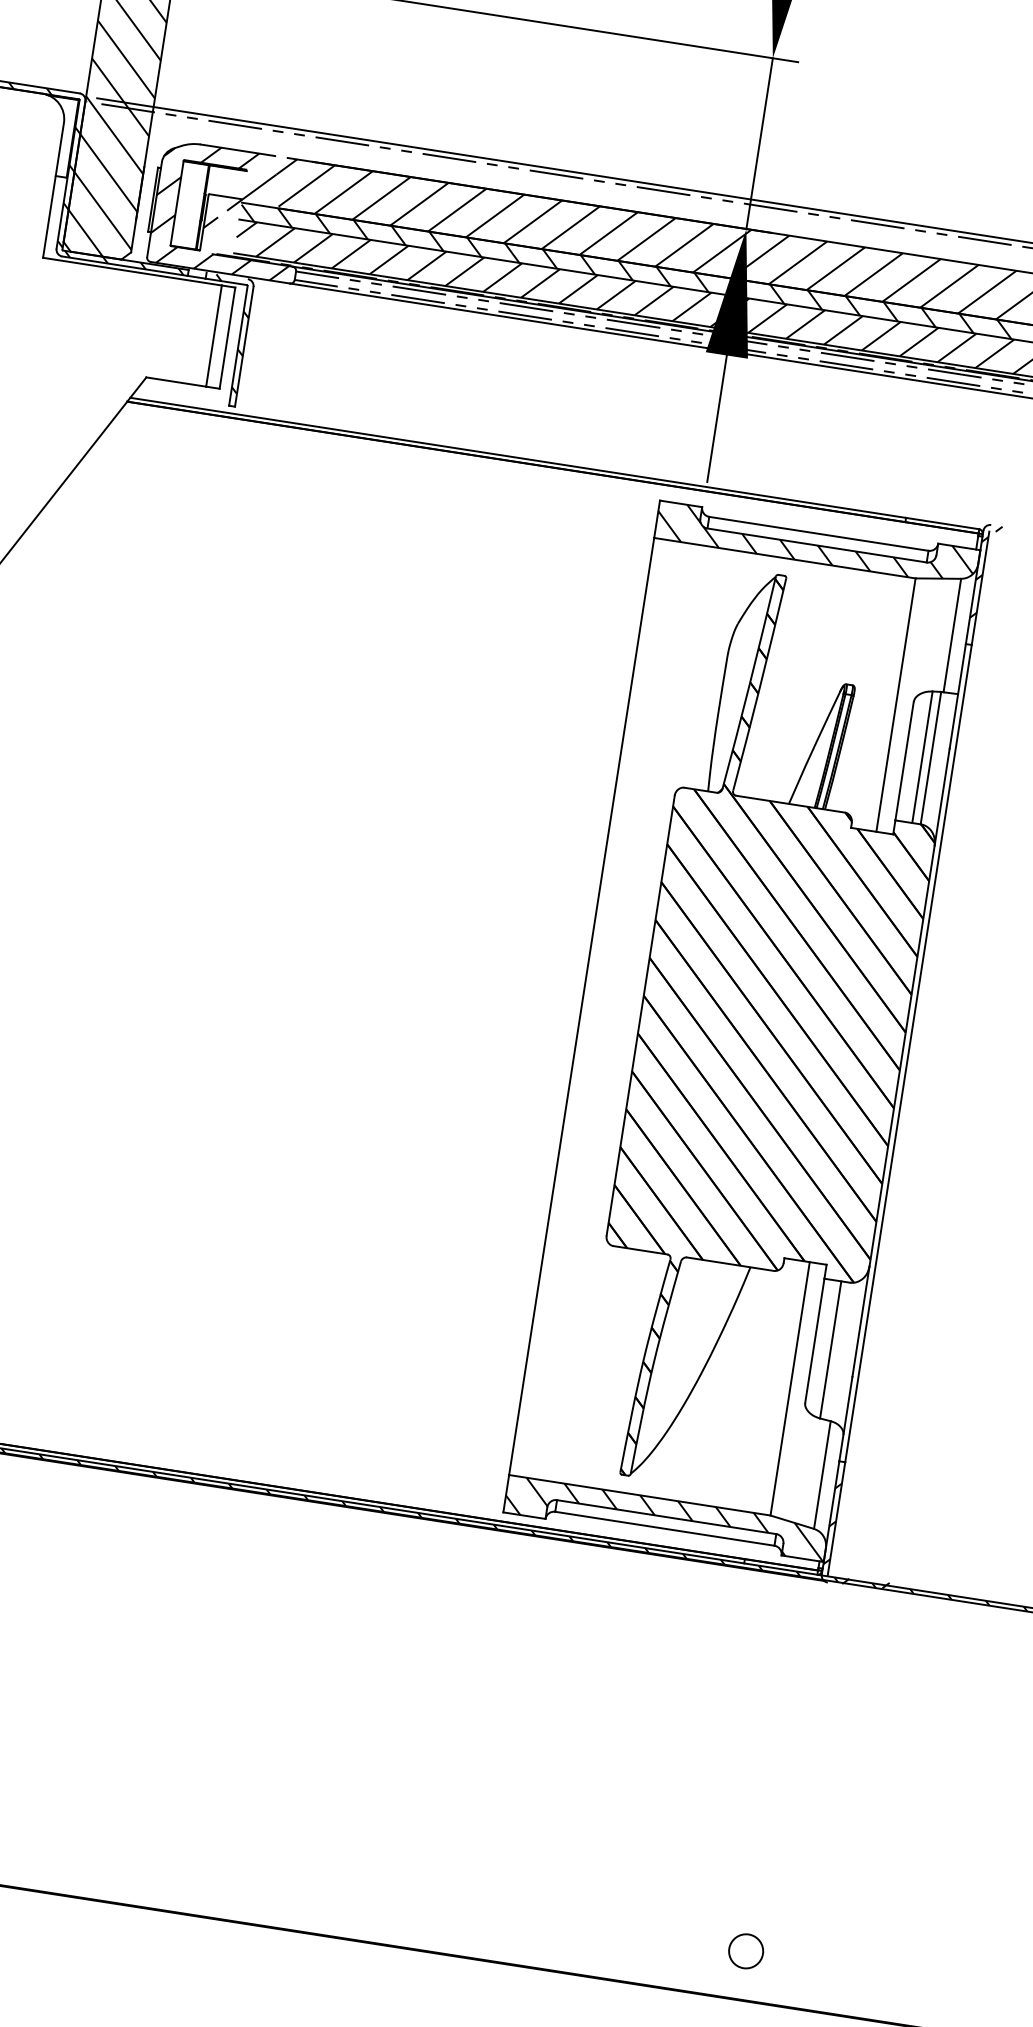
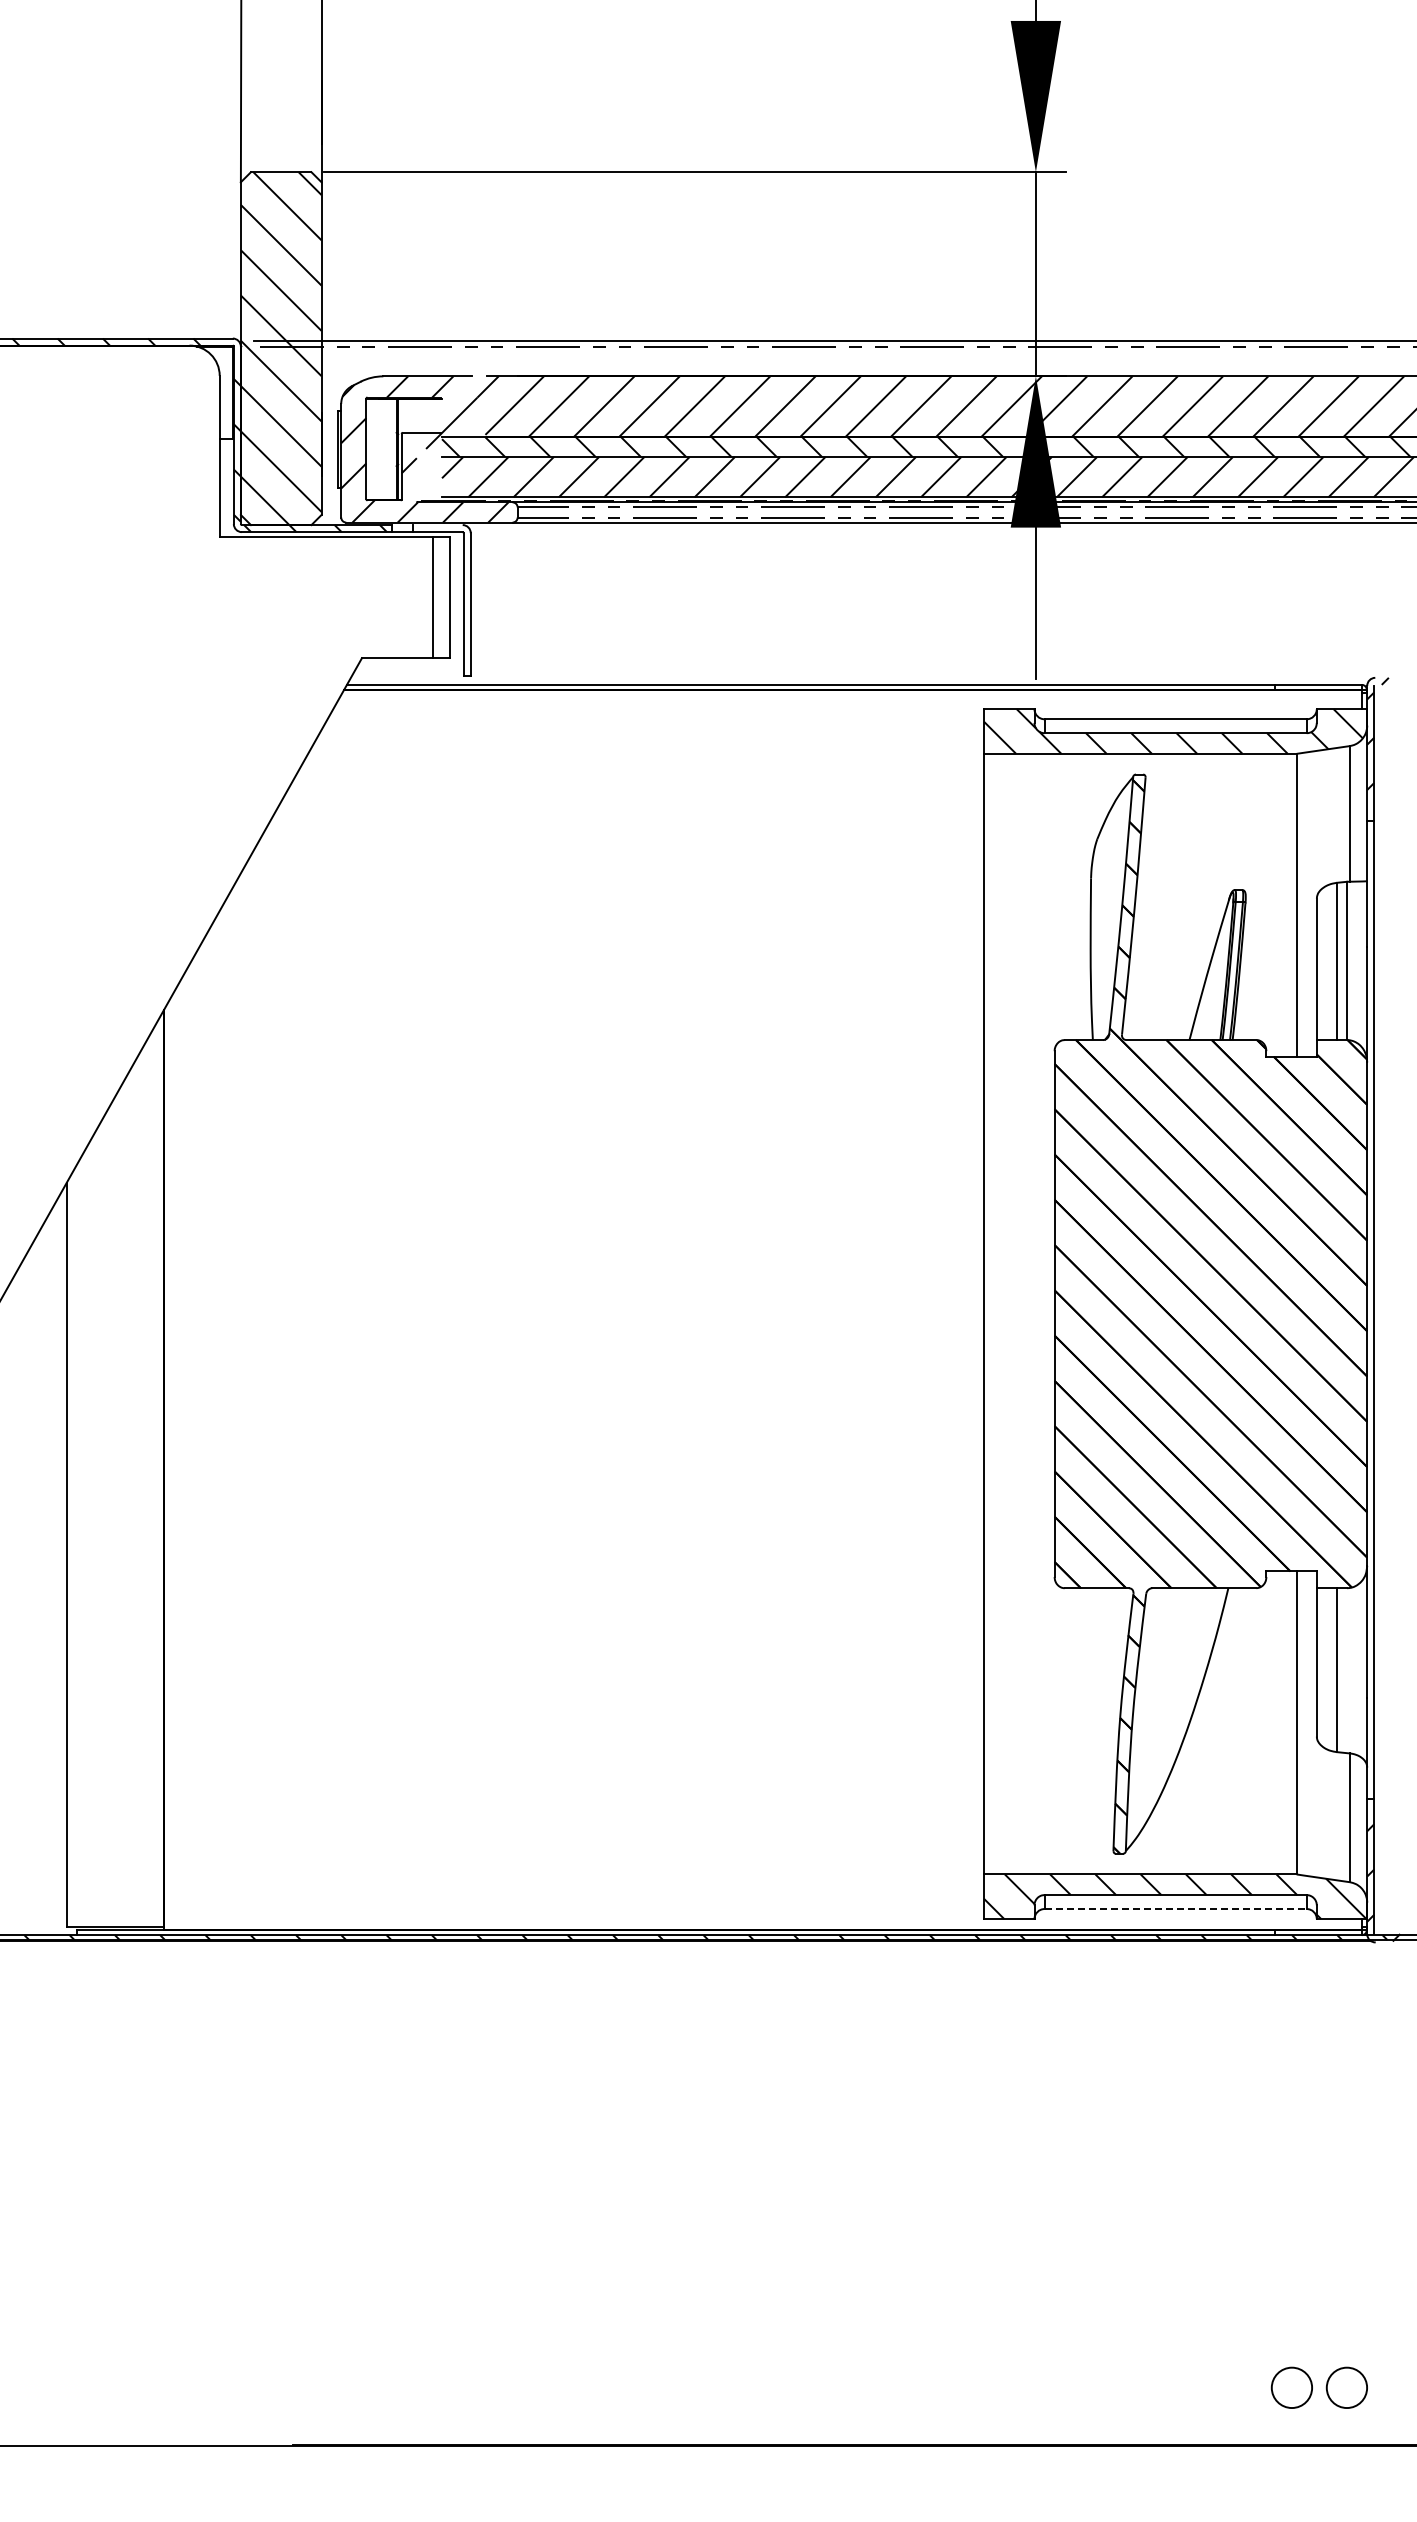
hatch: (226, 334) -> (447, 593), removed
line: (665, 1529) -> (1176, 1909), solid -> dashed
circle: (699, 1943) -> (1291, 2387), added

